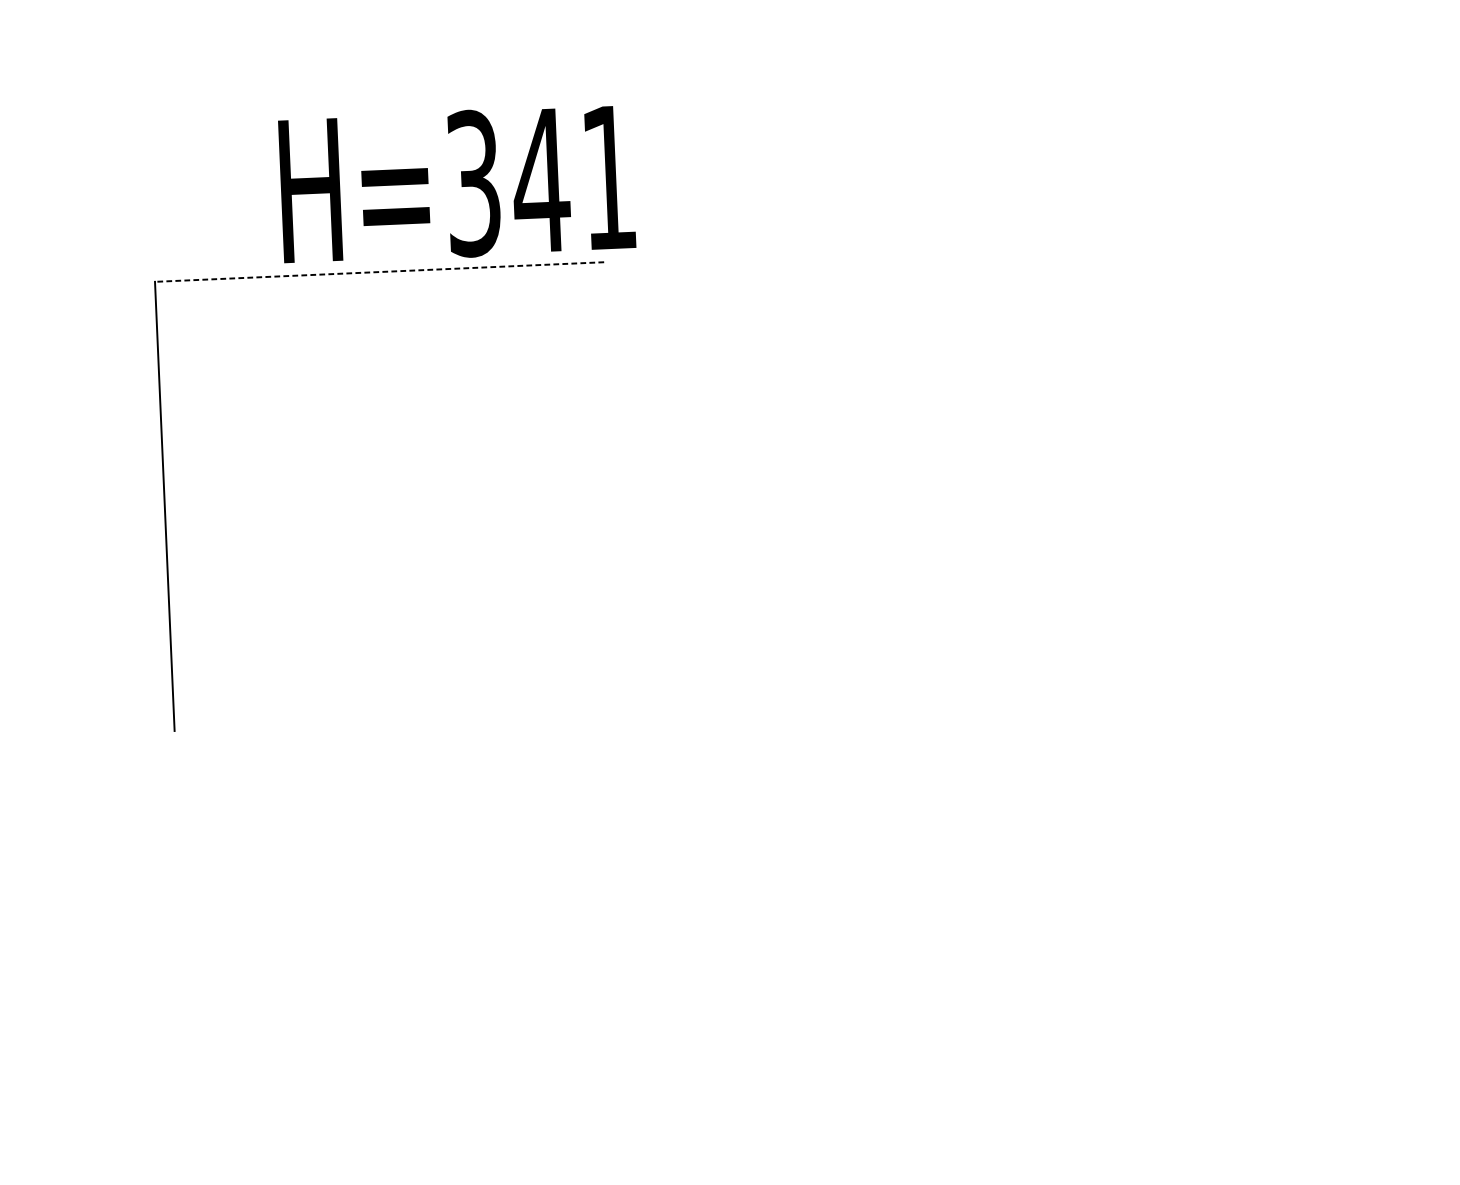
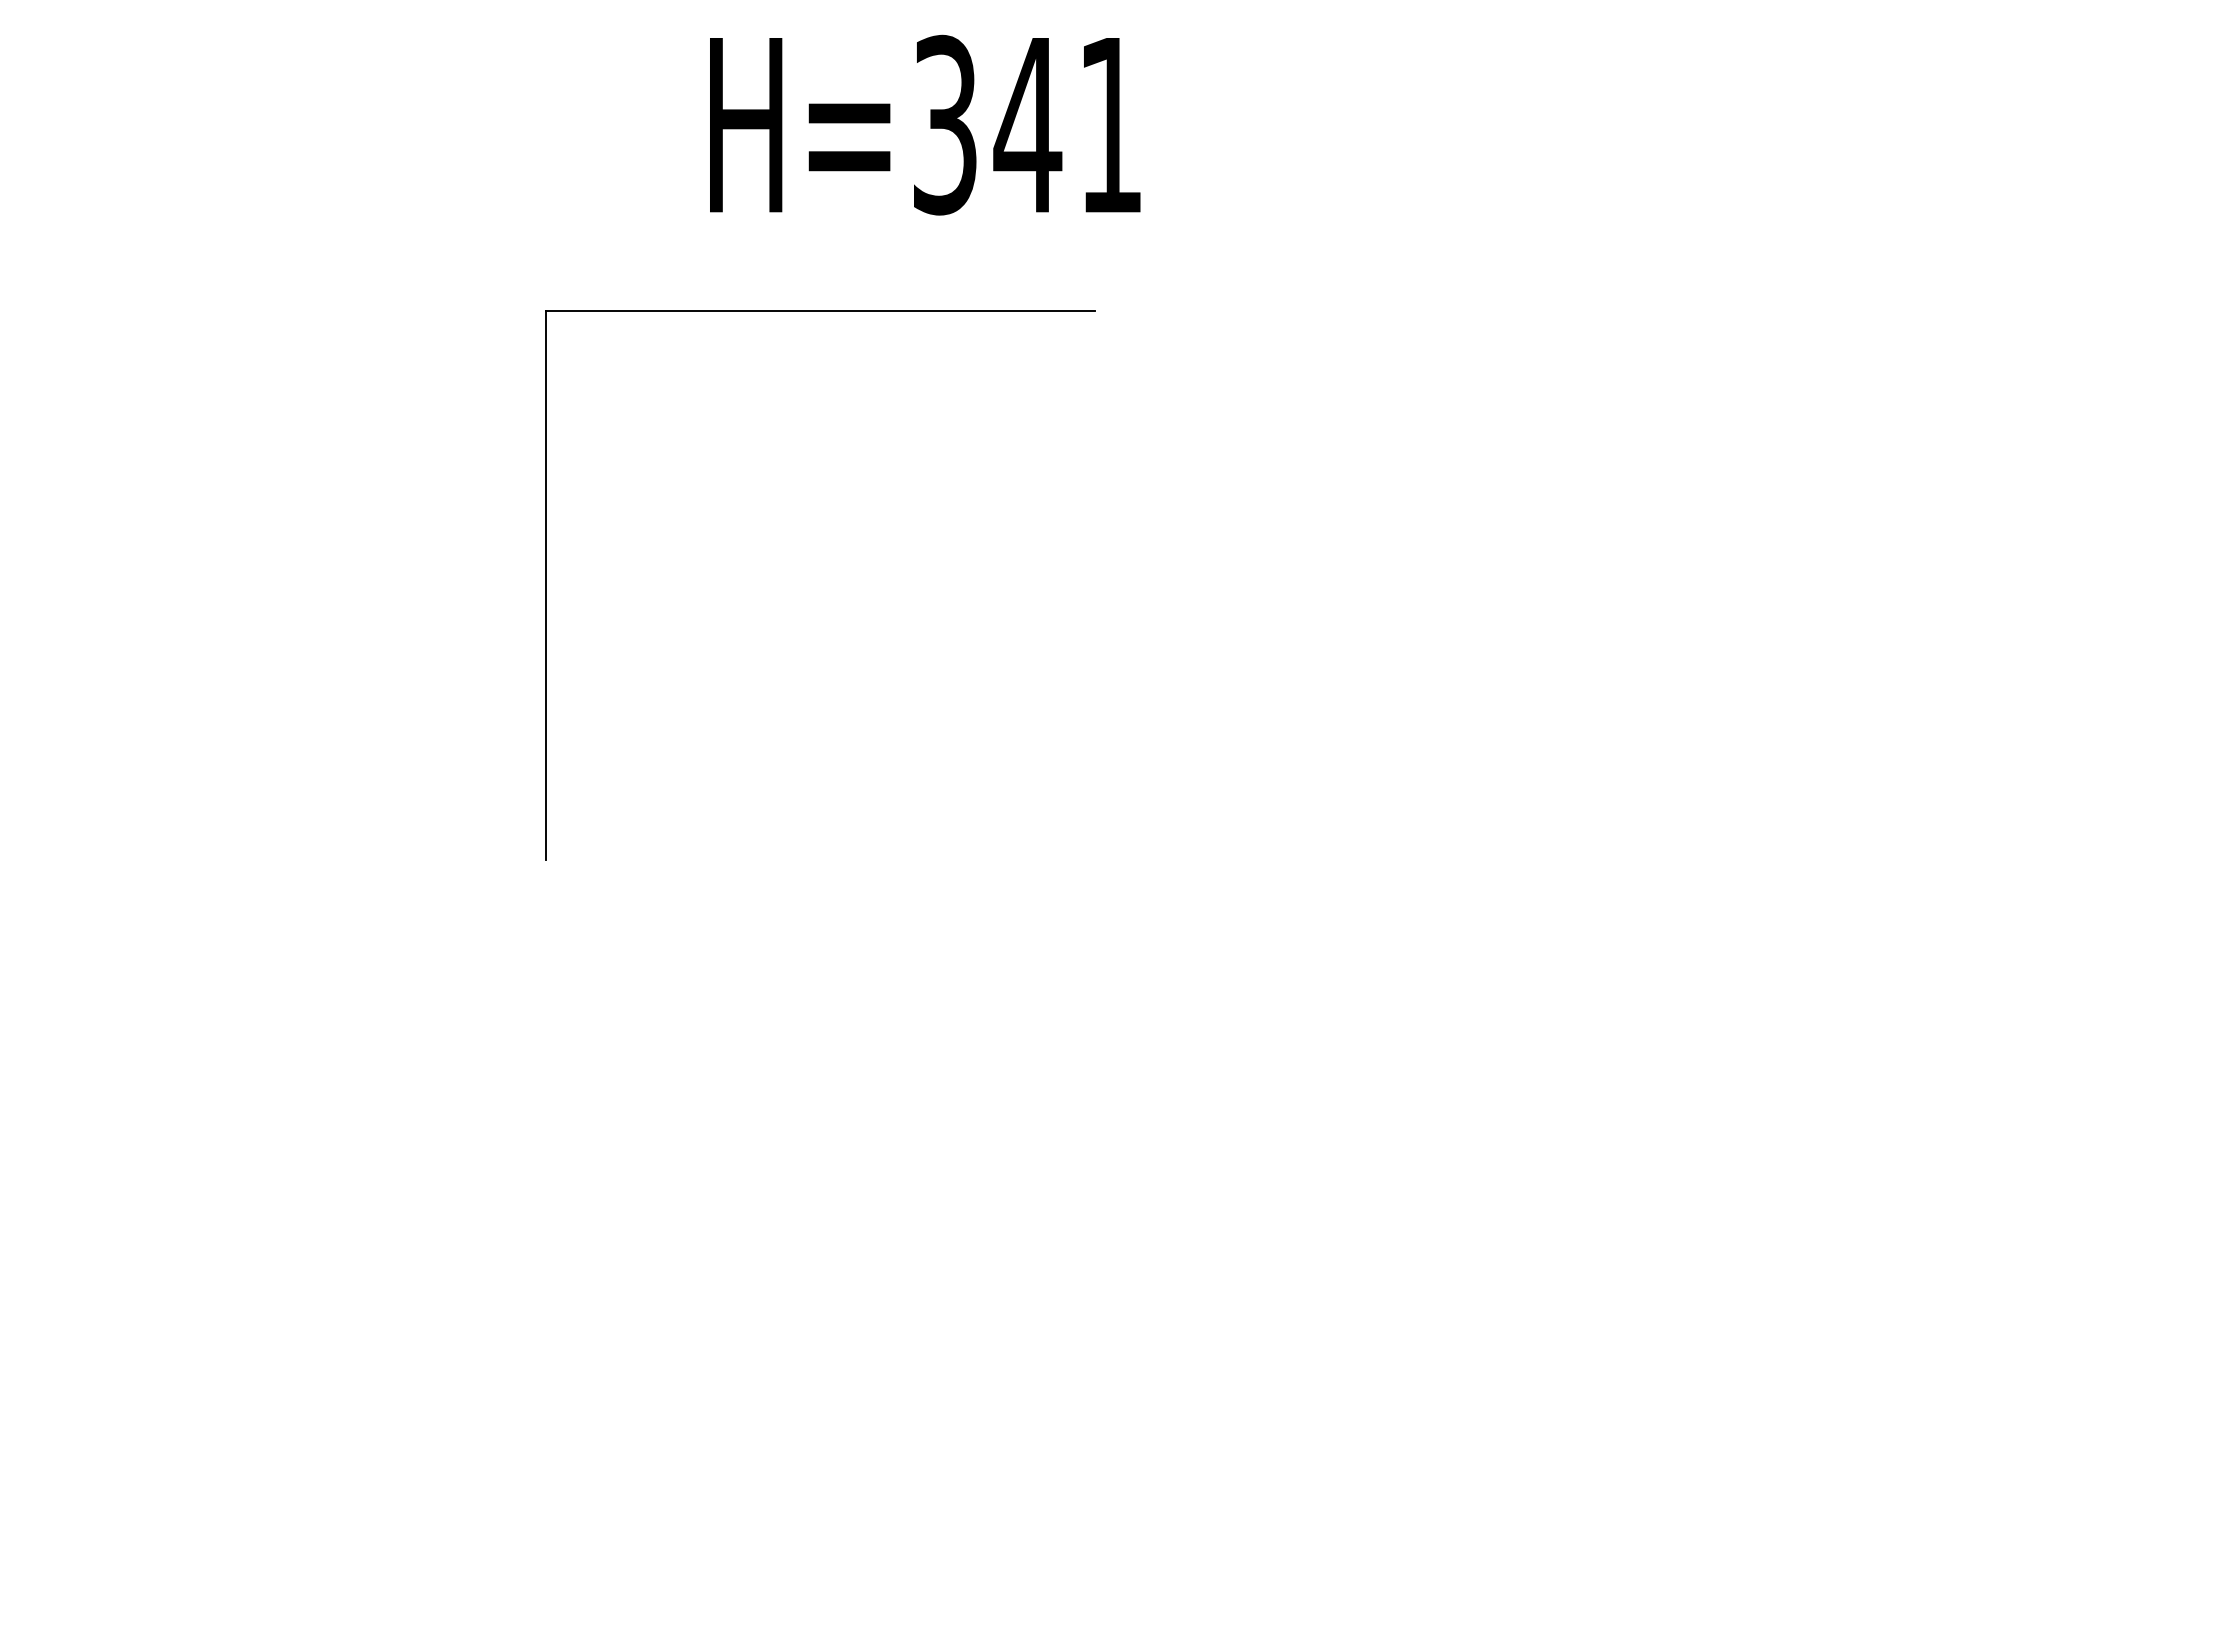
text: (457, 183) -> (925, 124), moved
line: (379, 272) -> (820, 311), dashed -> solid

